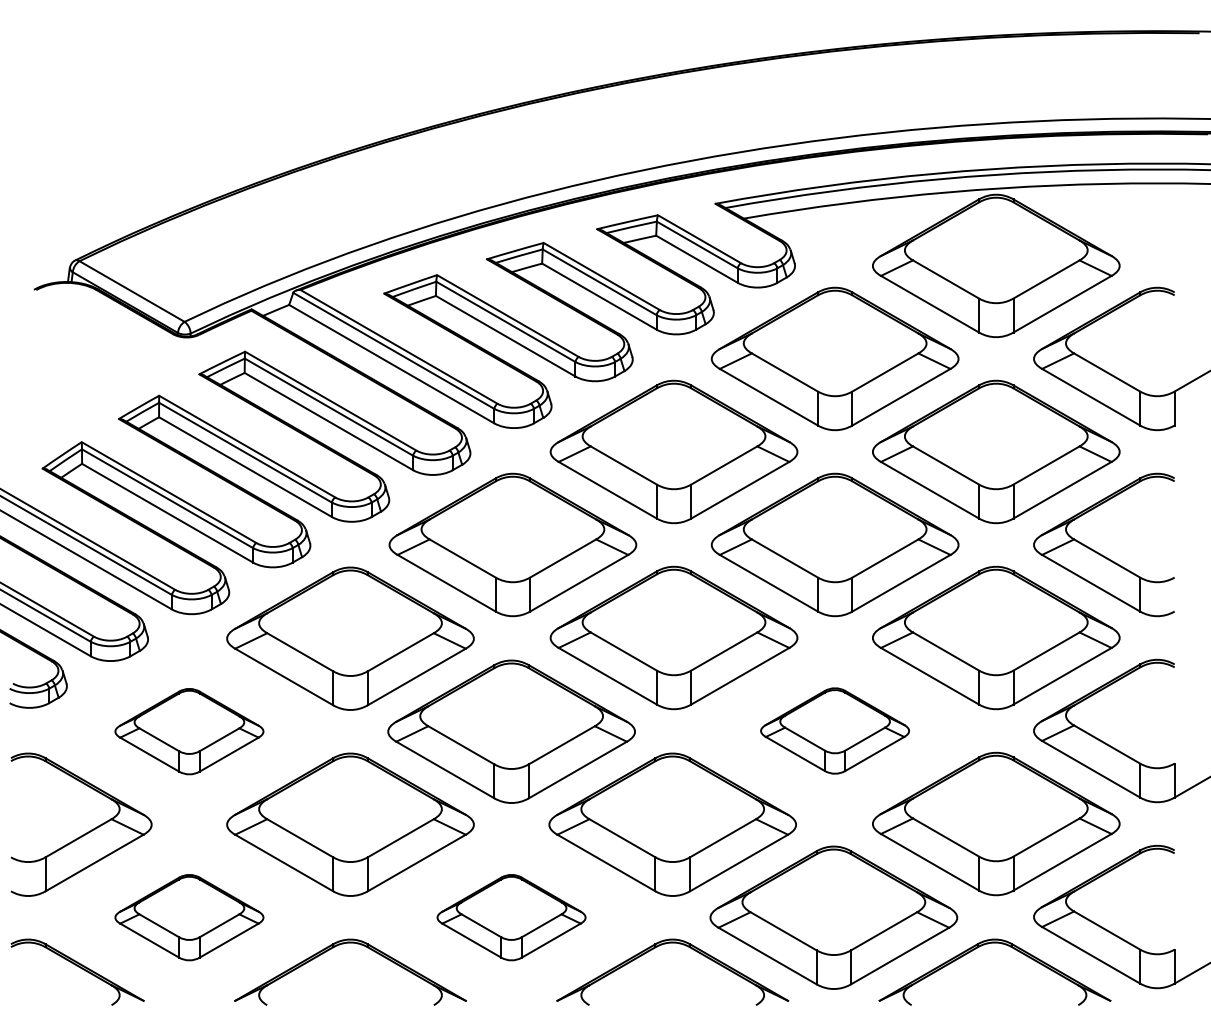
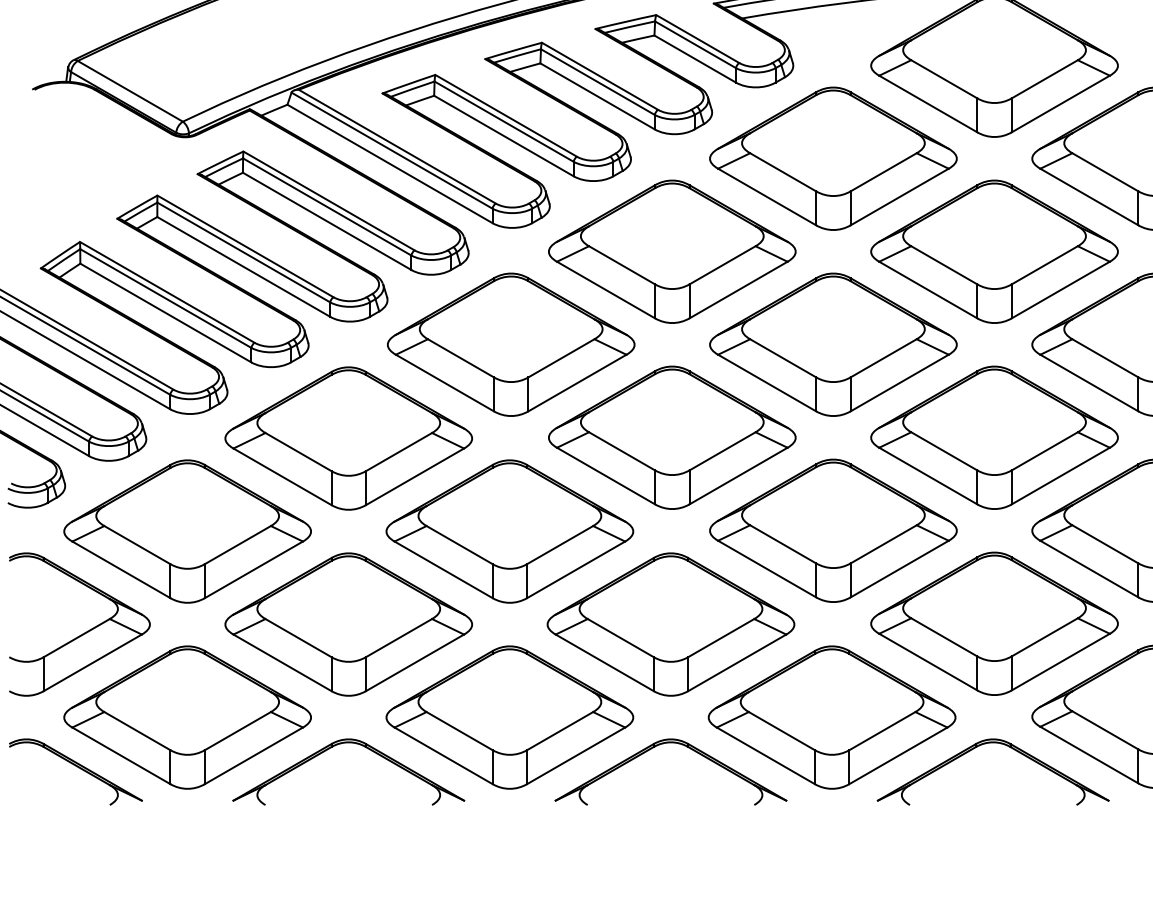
part: (834, 730) -> (832, 530), size x1.67
part: (189, 731) -> (187, 531), size x1.67
part: (189, 917) -> (187, 717), size x1.67
part: (511, 917) -> (509, 717), size x1.67

